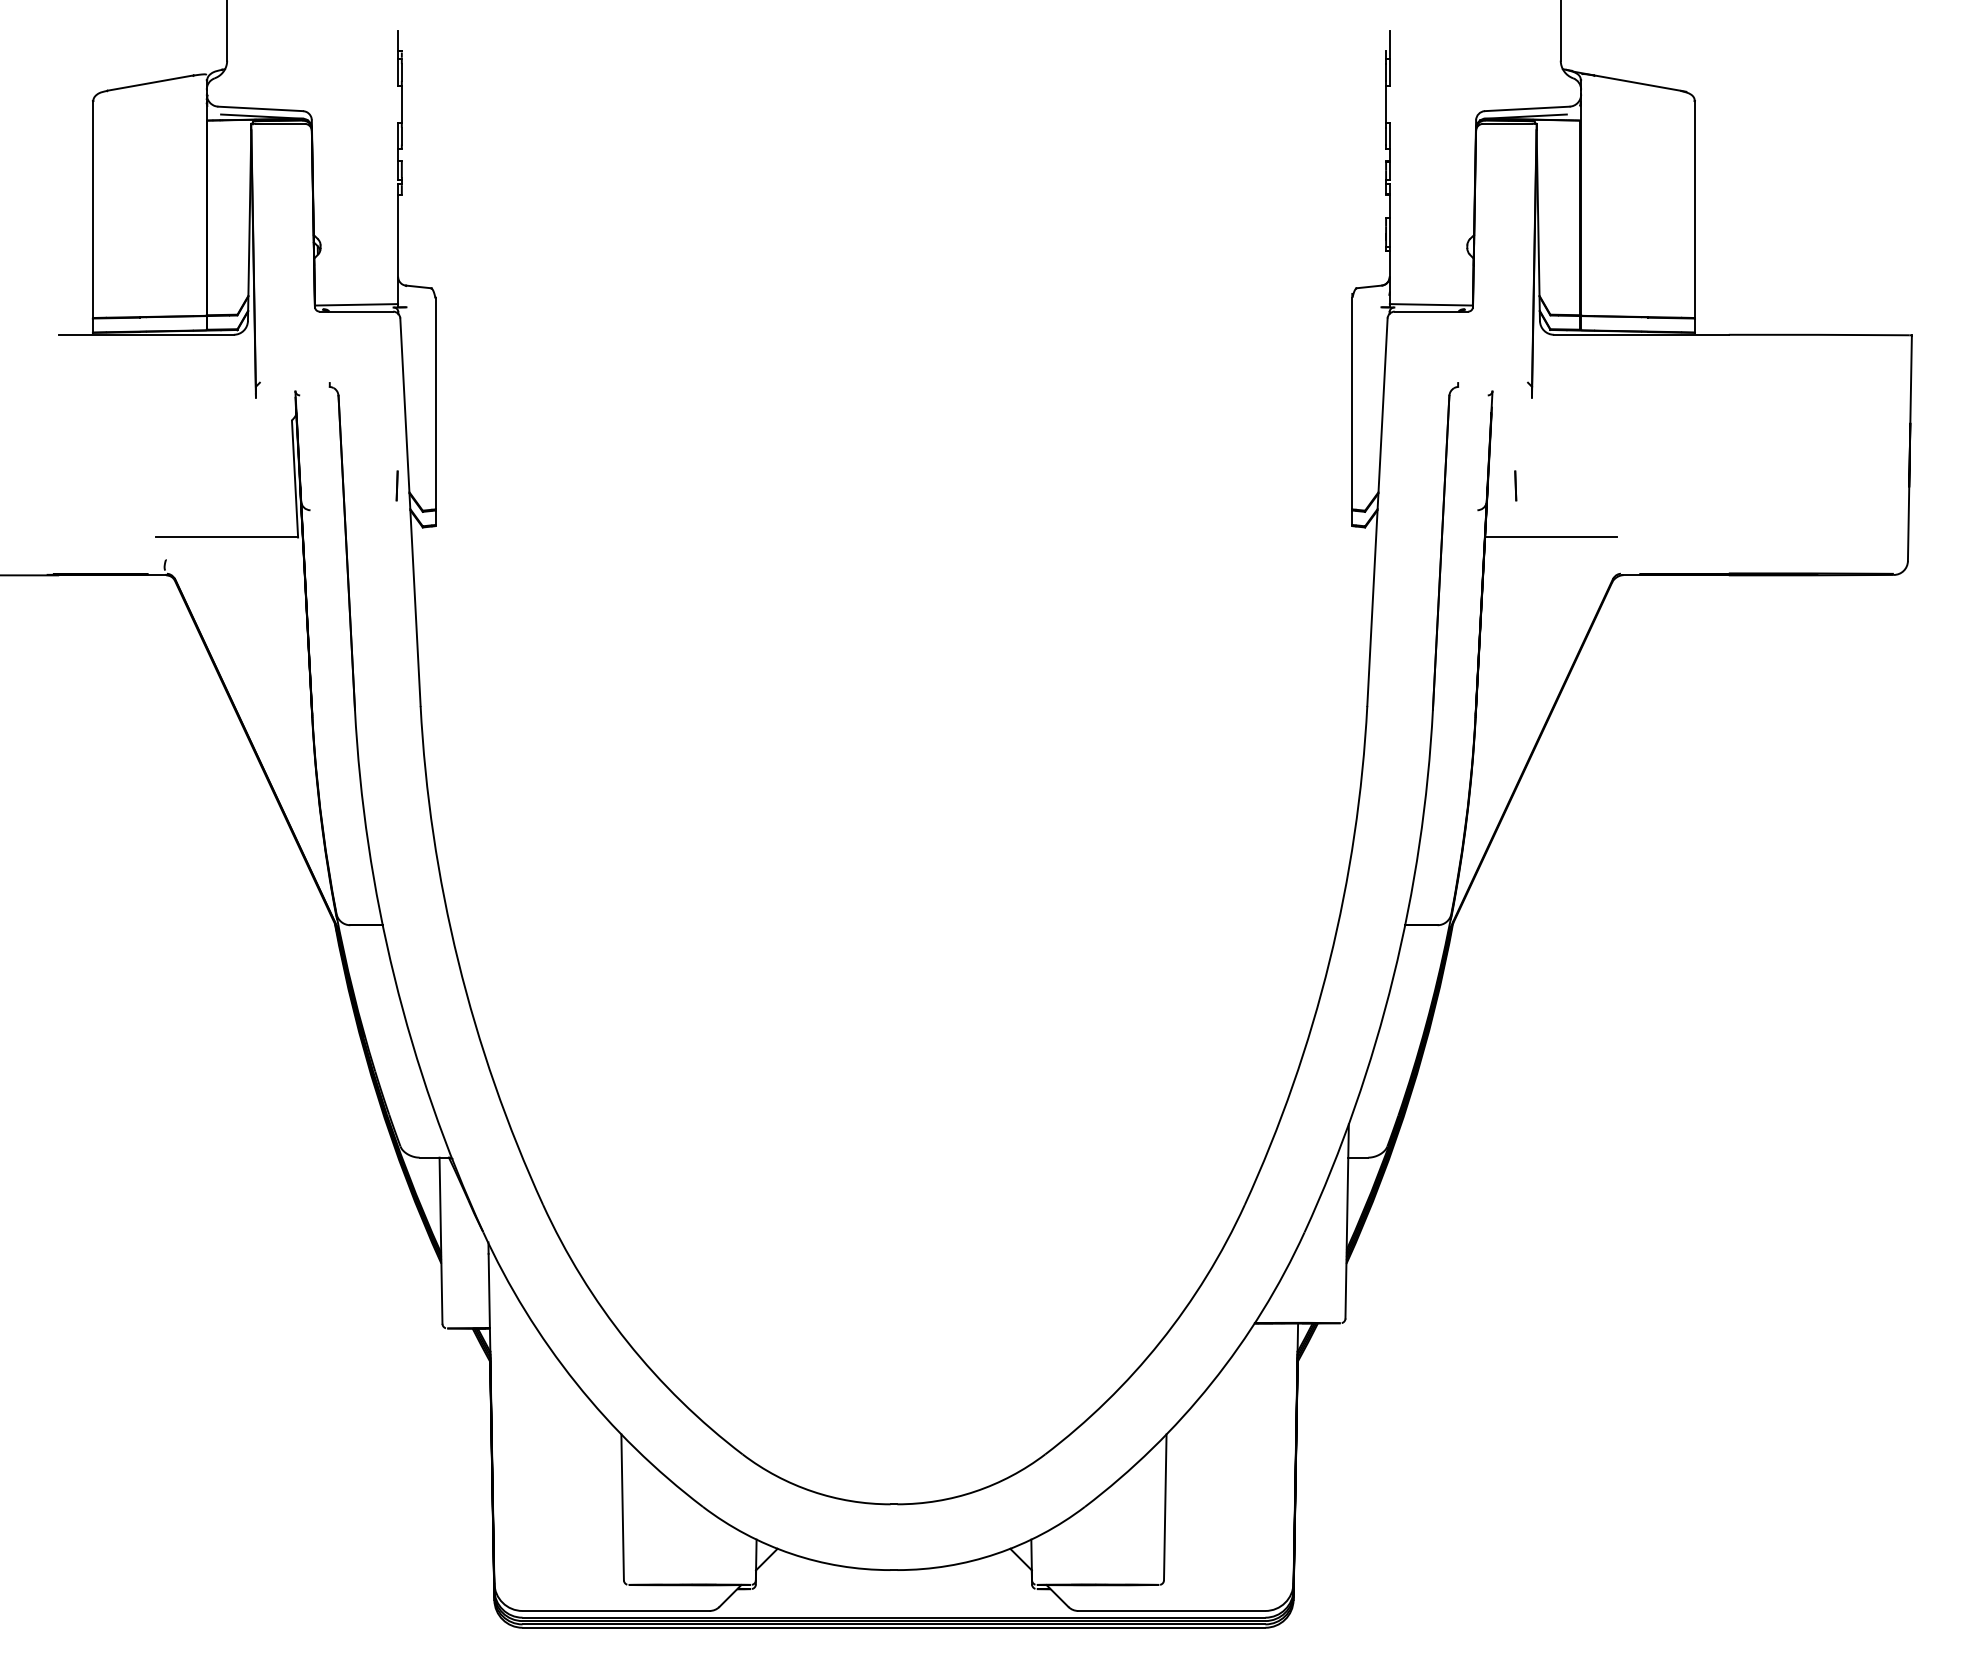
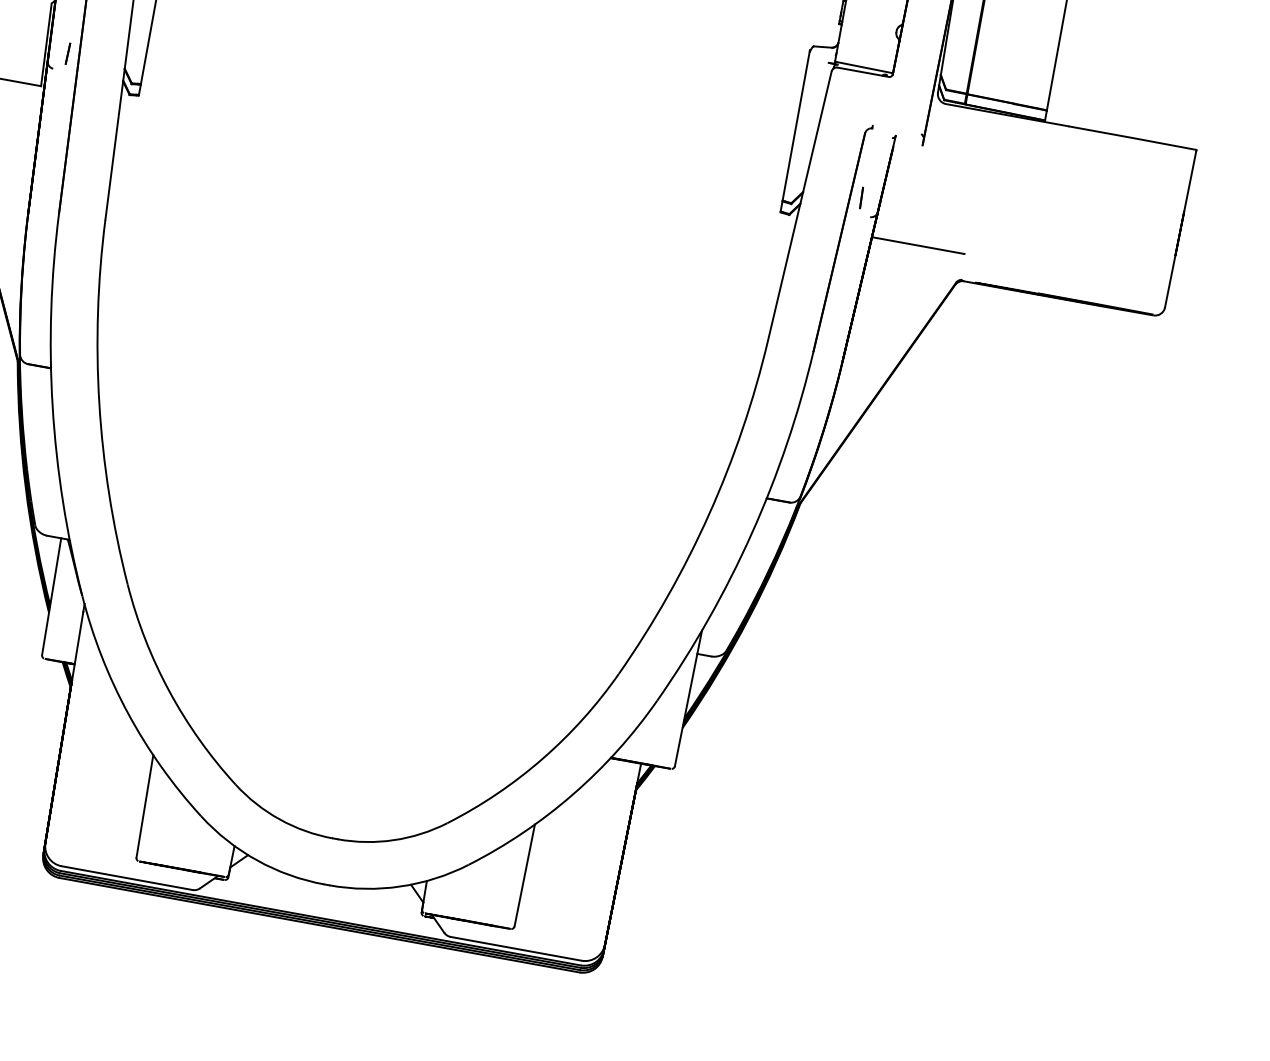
line: (396, 485) -> (67, 53), moved
line: (1515, 485) -> (861, 197), moved

